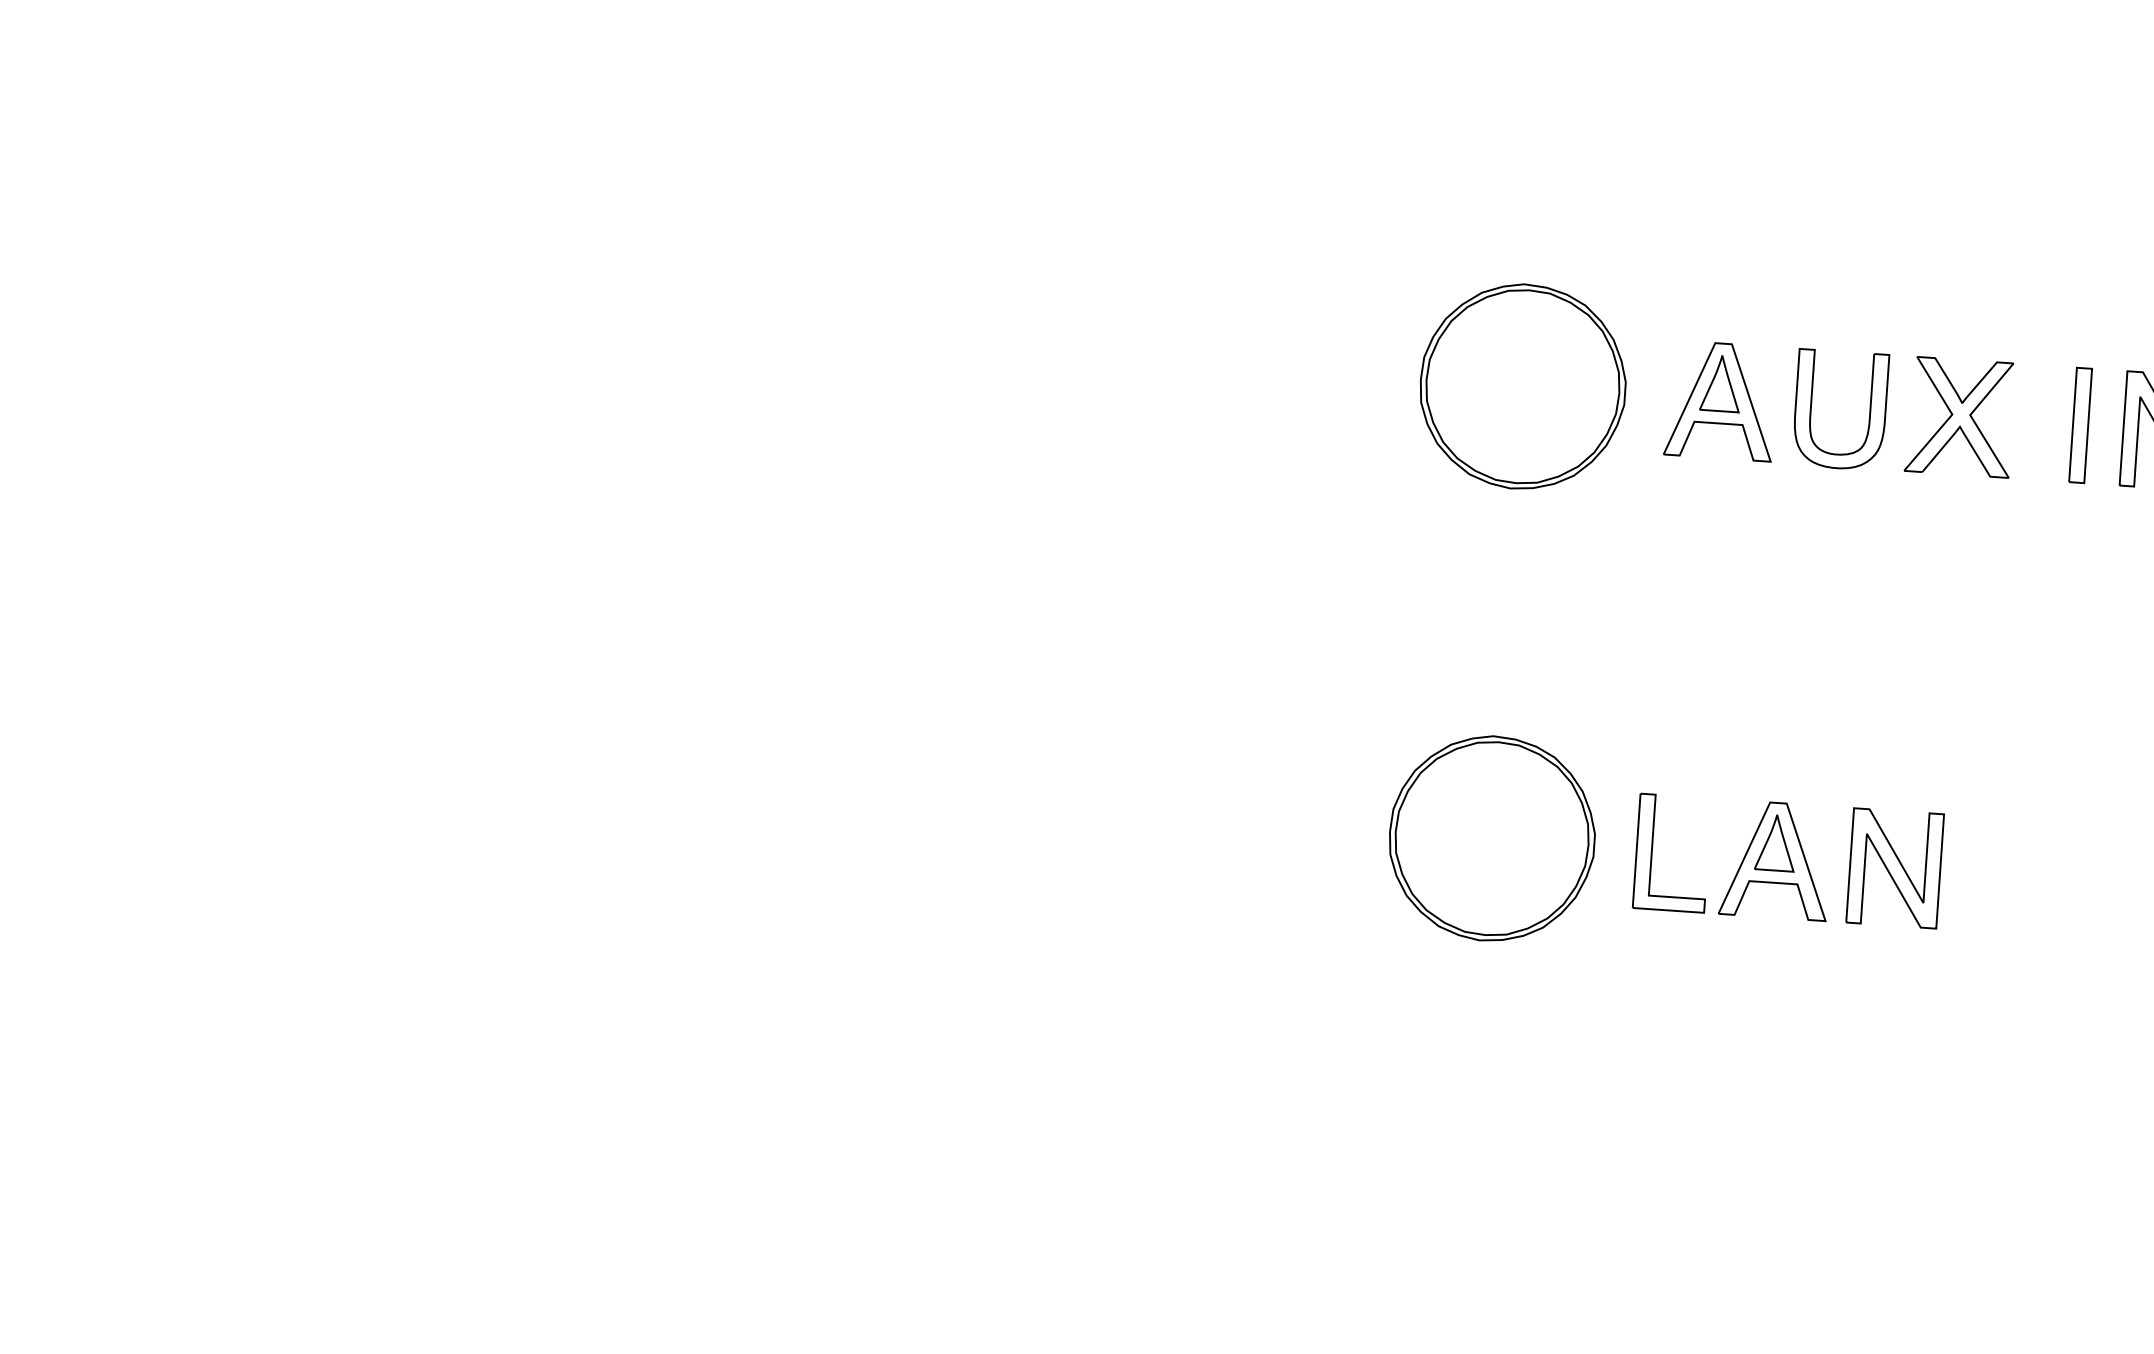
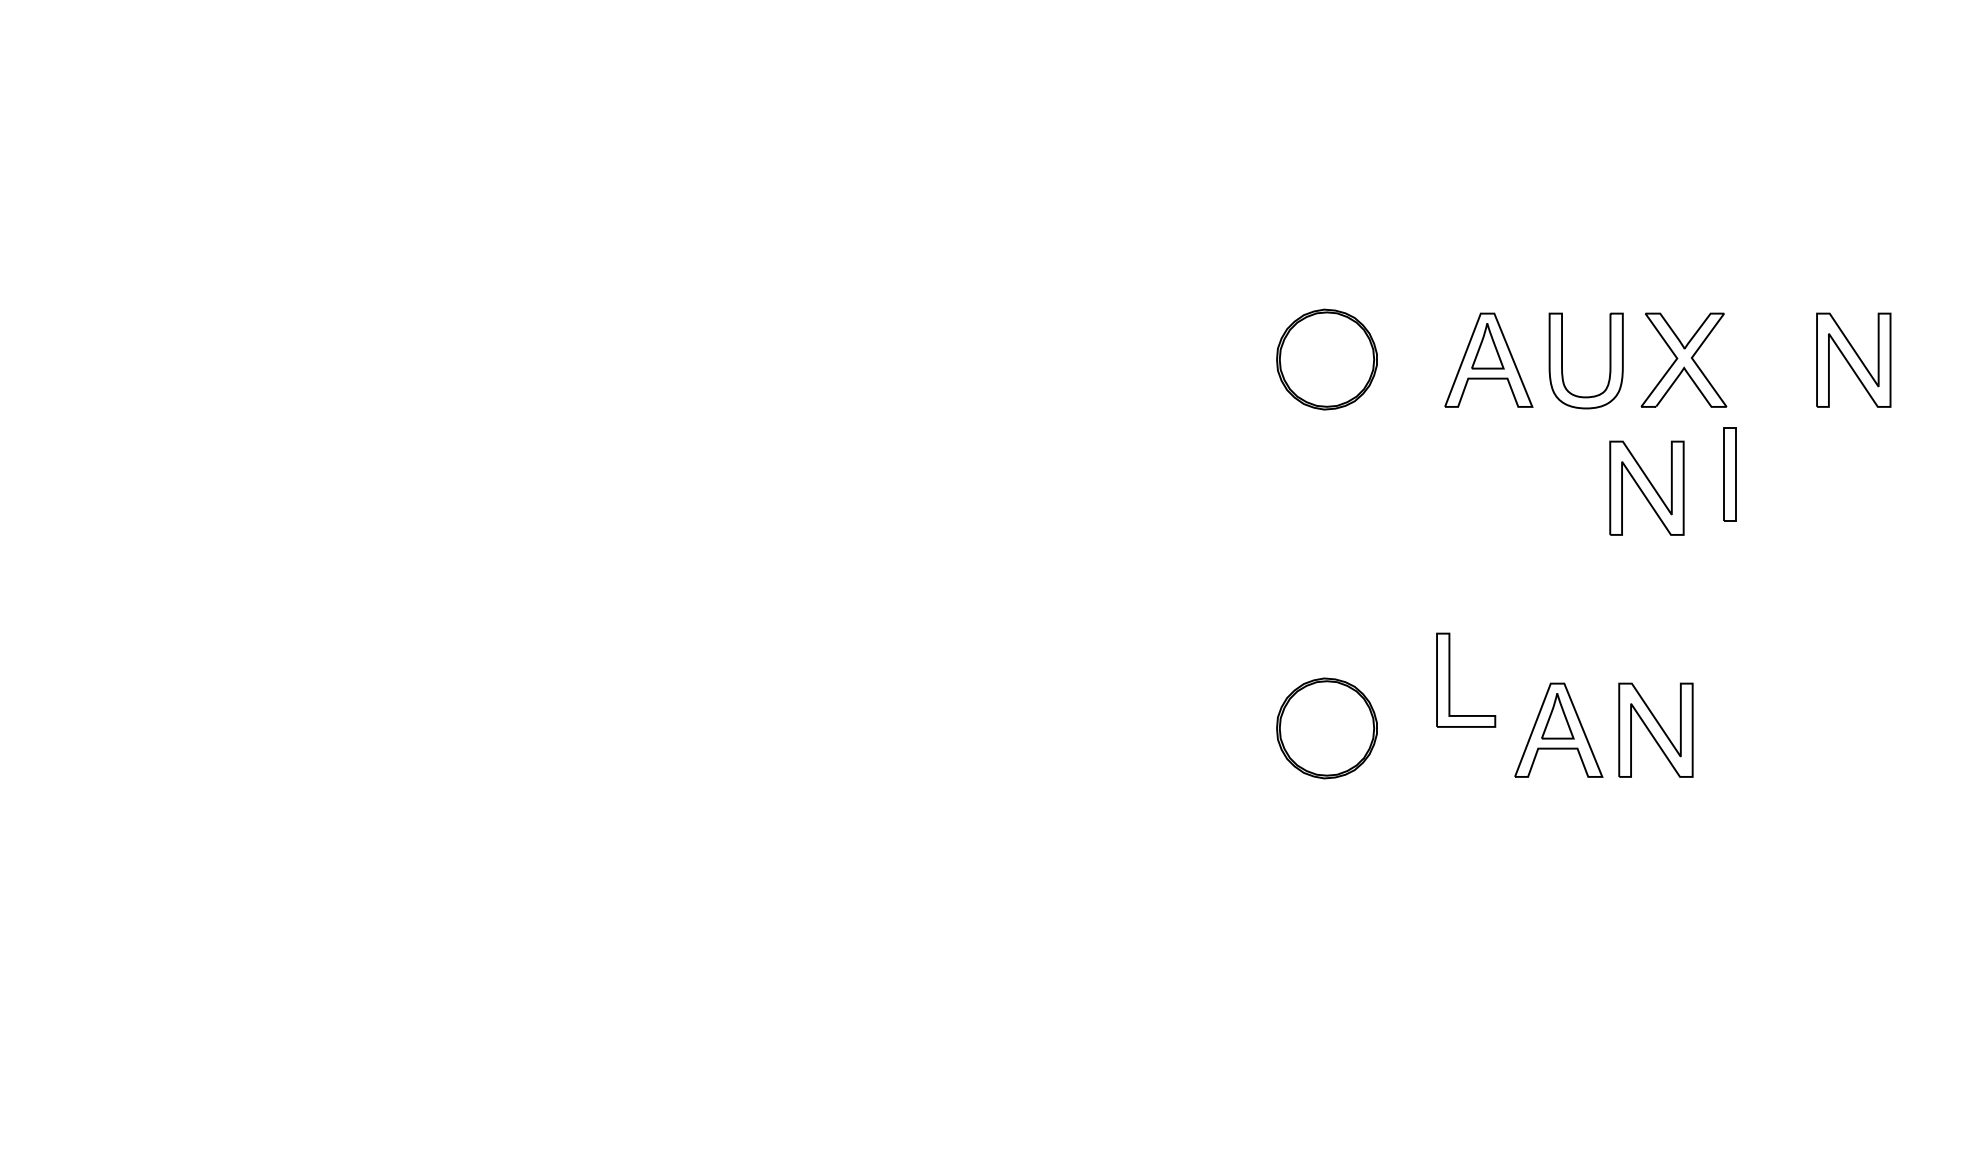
part: (1522, 386) -> (1326, 359), size x0.6
part: (2079, 425) -> (1729, 474), moved
part: (1903, 570) -> (1646, 487), added
part: (1491, 838) -> (1326, 728), size x0.6
part: (1653, 850) -> (1450, 679), moved

